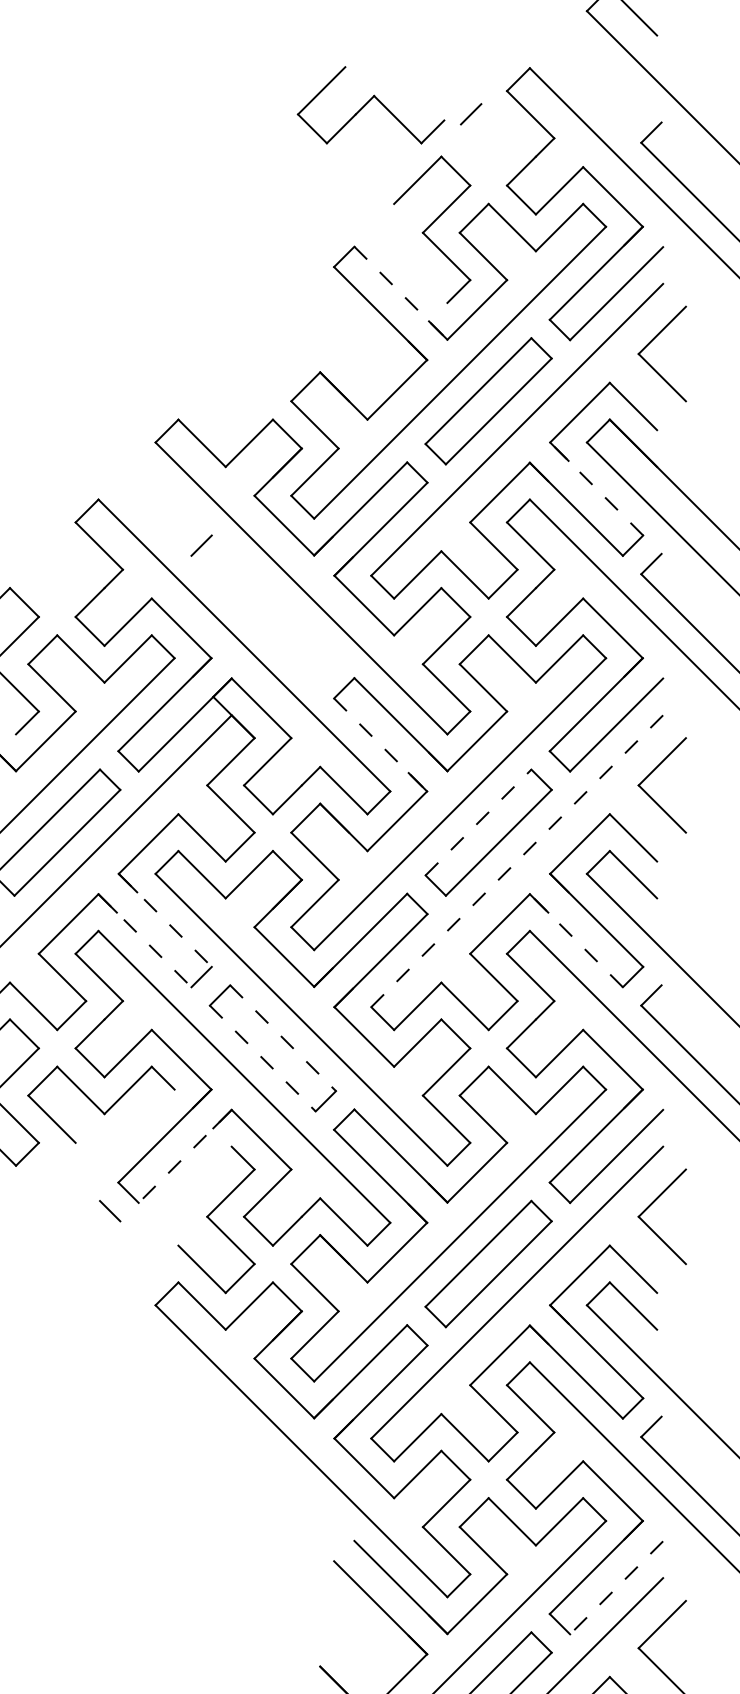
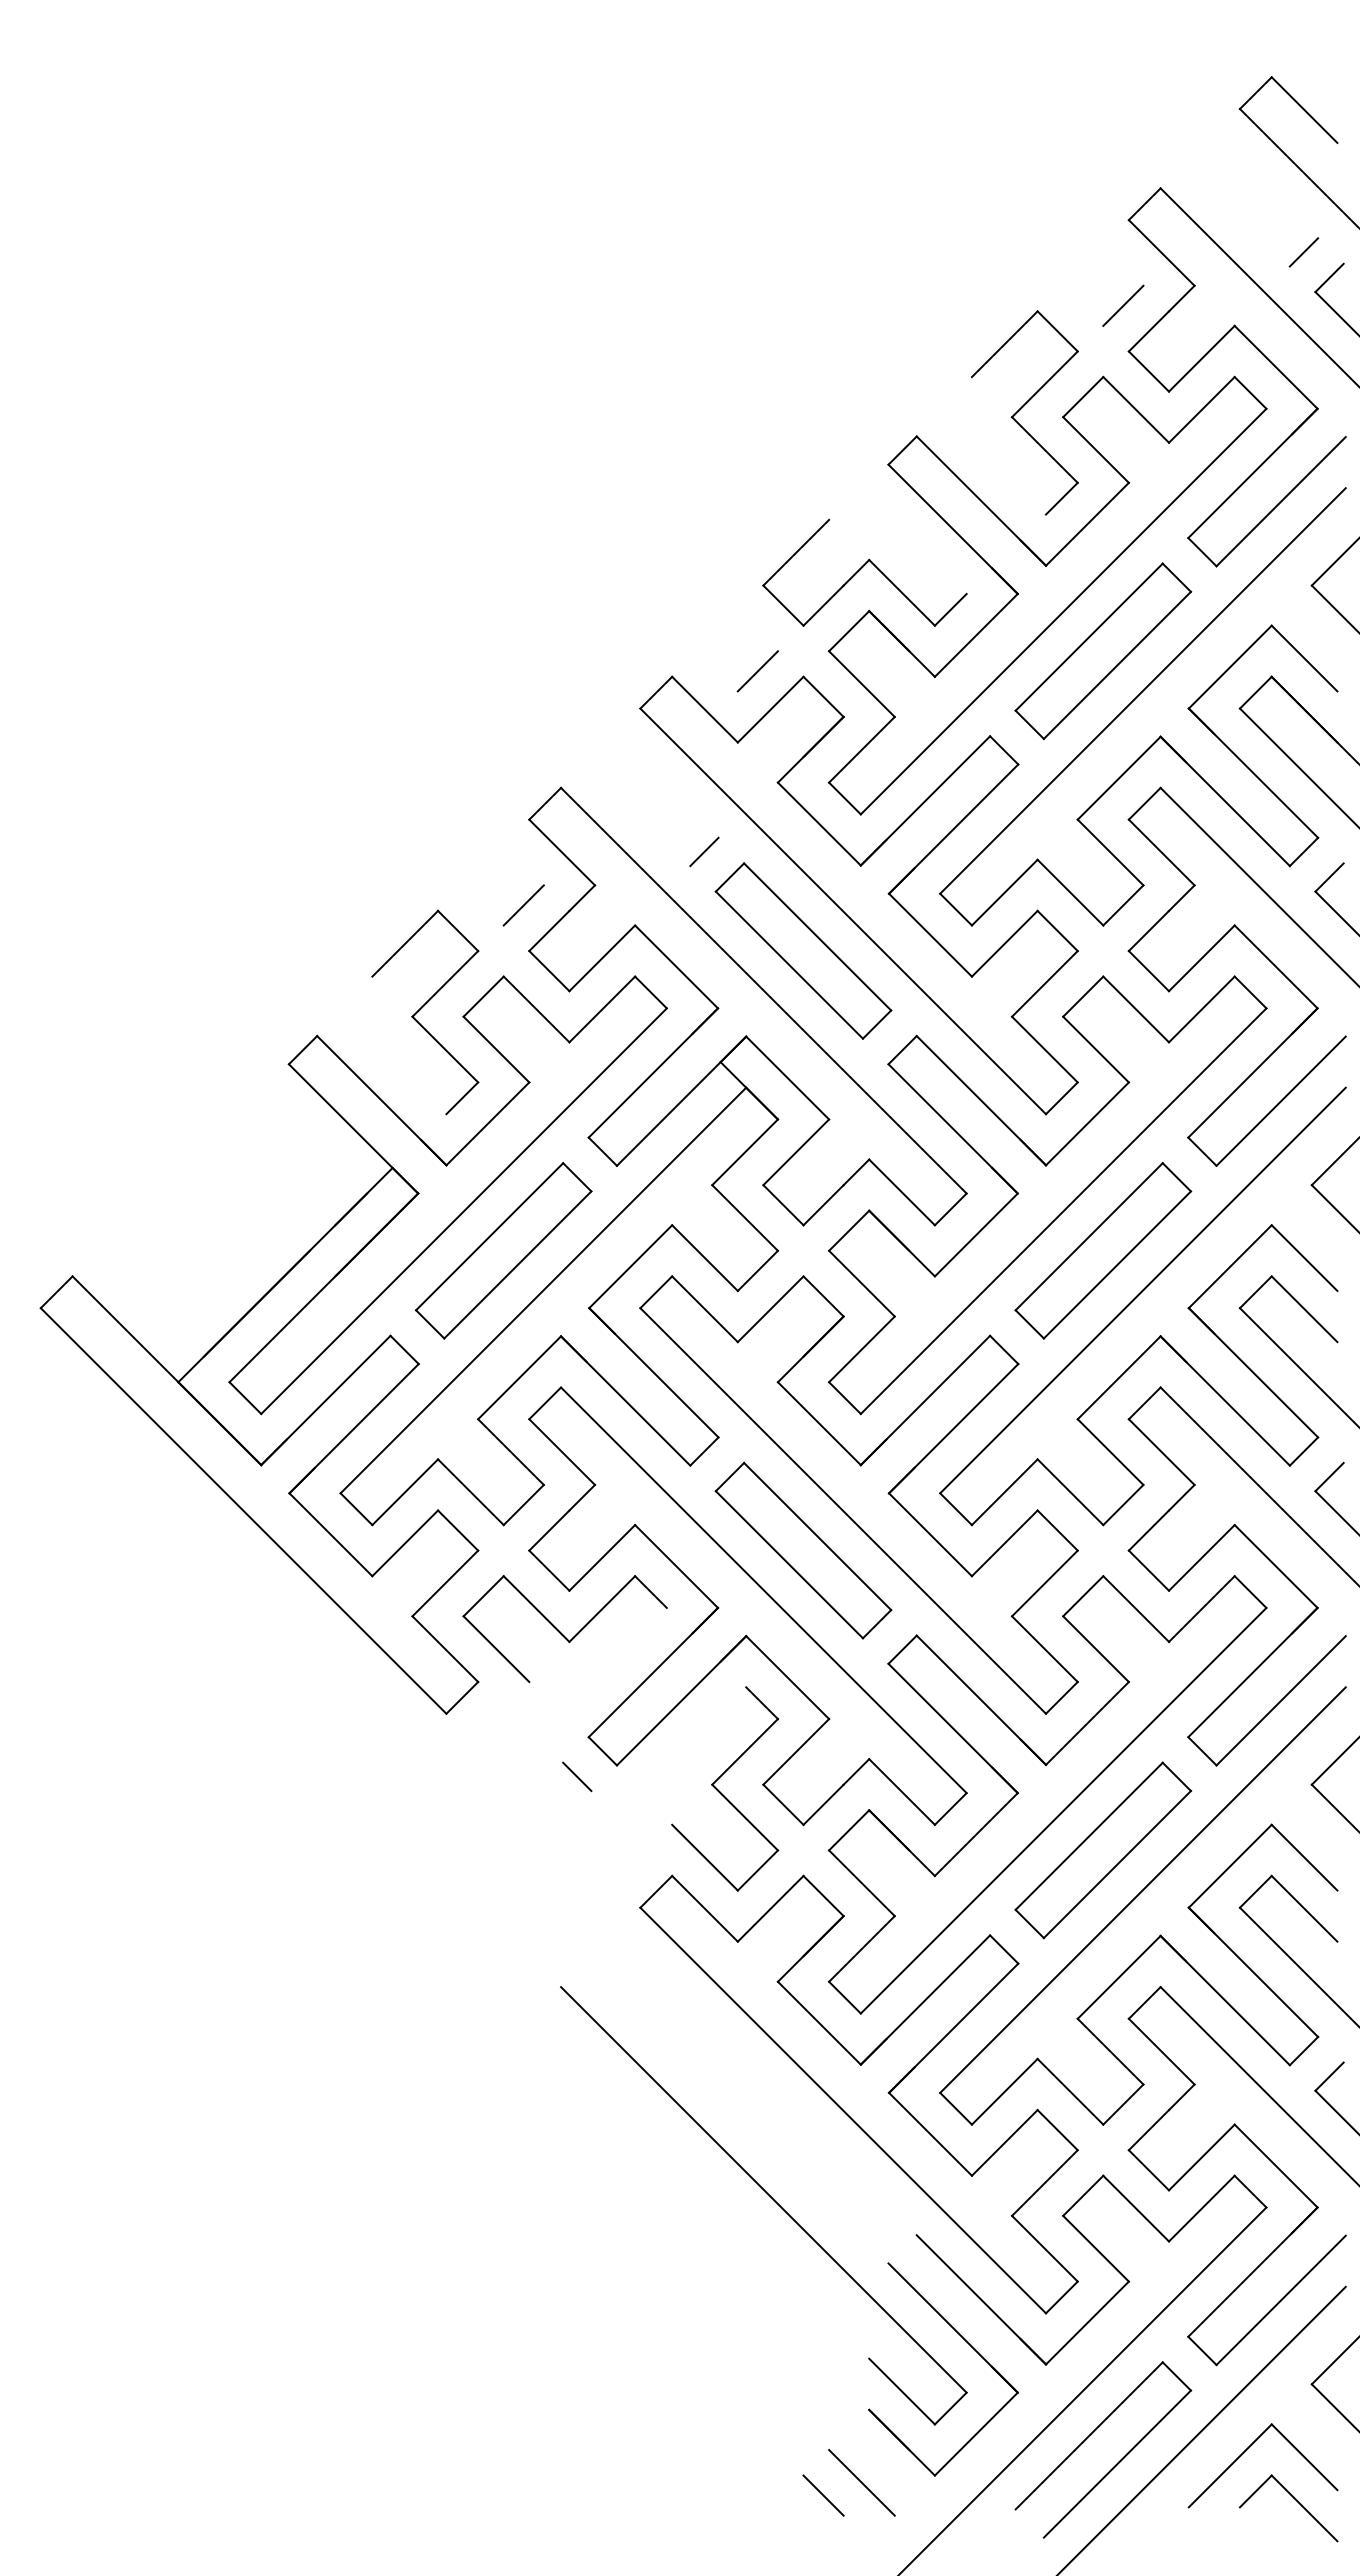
part: (370, 105) -> (864, 572), moved
line: (470, 114) -> (1303, 252), moved
line: (503, 152) -> (1123, 305), added
line: (401, 293) -> (981, 501), dashed -> solid
line: (239, 415) -> (757, 671), added
line: (596, 488) -> (1253, 772), dashed -> solid
line: (71, 584) -> (523, 905), added
part: (272, 616) -> (803, 950), added
line: (380, 745) -> (953, 1129), dashed -> solid
line: (478, 822) -> (1089, 1236), dashed -> solid
line: (516, 861) -> (1142, 1290), dashed -> solid
line: (165, 920) -> (654, 1373), dashed -> solid
line: (575, 940) -> (1224, 1400), dashed -> solid
line: (145, 941) -> (626, 1401), dashed -> solid
line: (283, 1038) -> (817, 1536), dashed -> solid
line: (262, 1058) -> (789, 1564), dashed -> solid
line: (185, 1156) -> (681, 1701), dashed -> solid
part: (249, 1513) -> (770, 2197), added
line: (616, 1587) -> (1280, 2300), dashed -> solid

